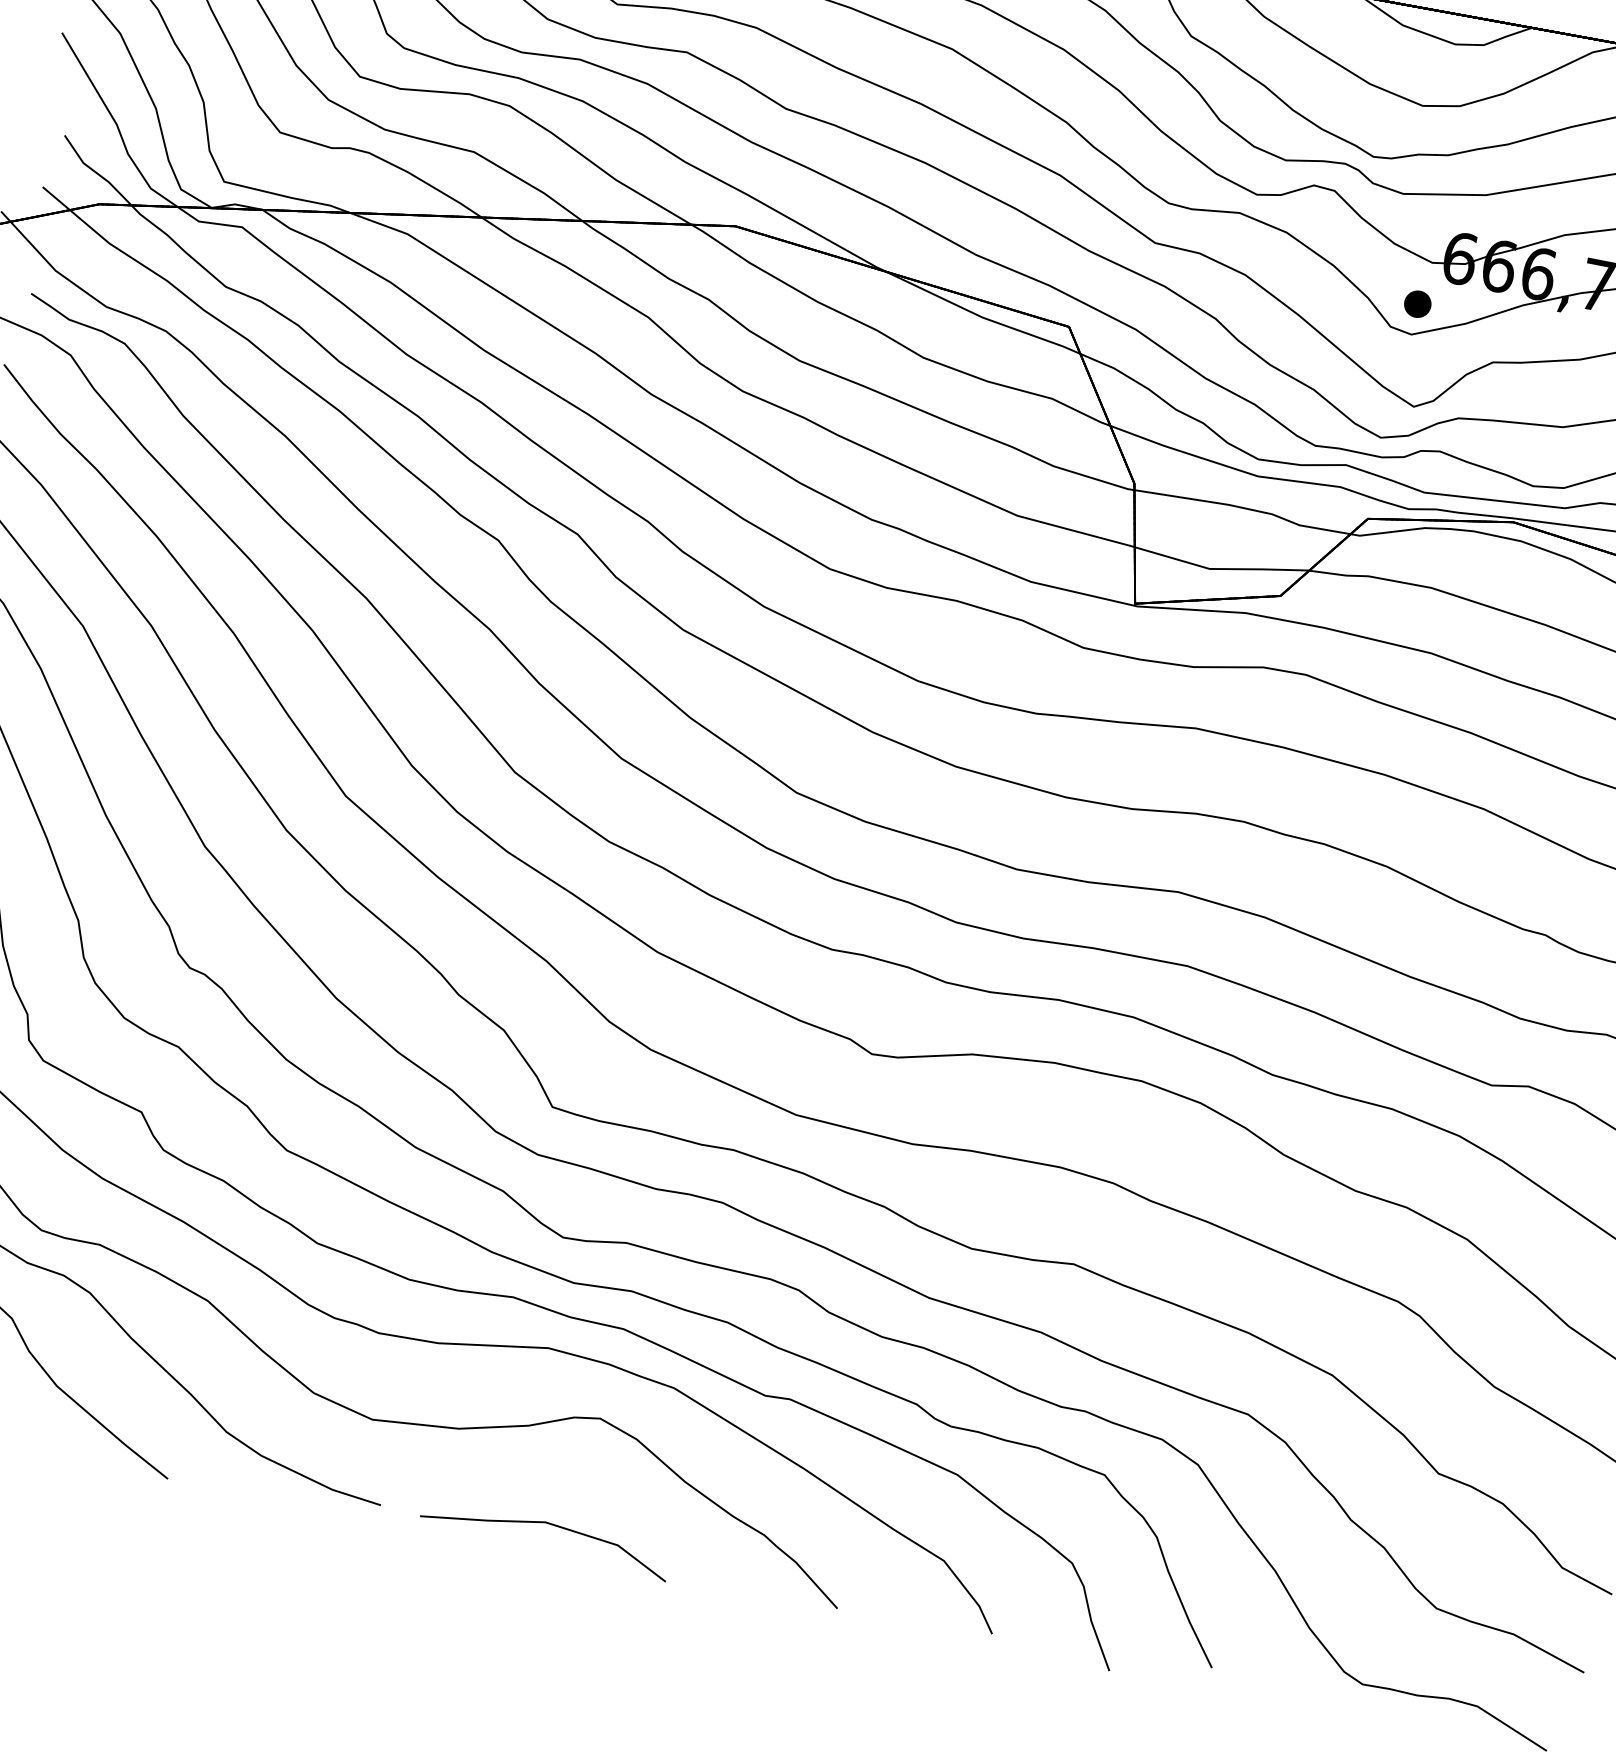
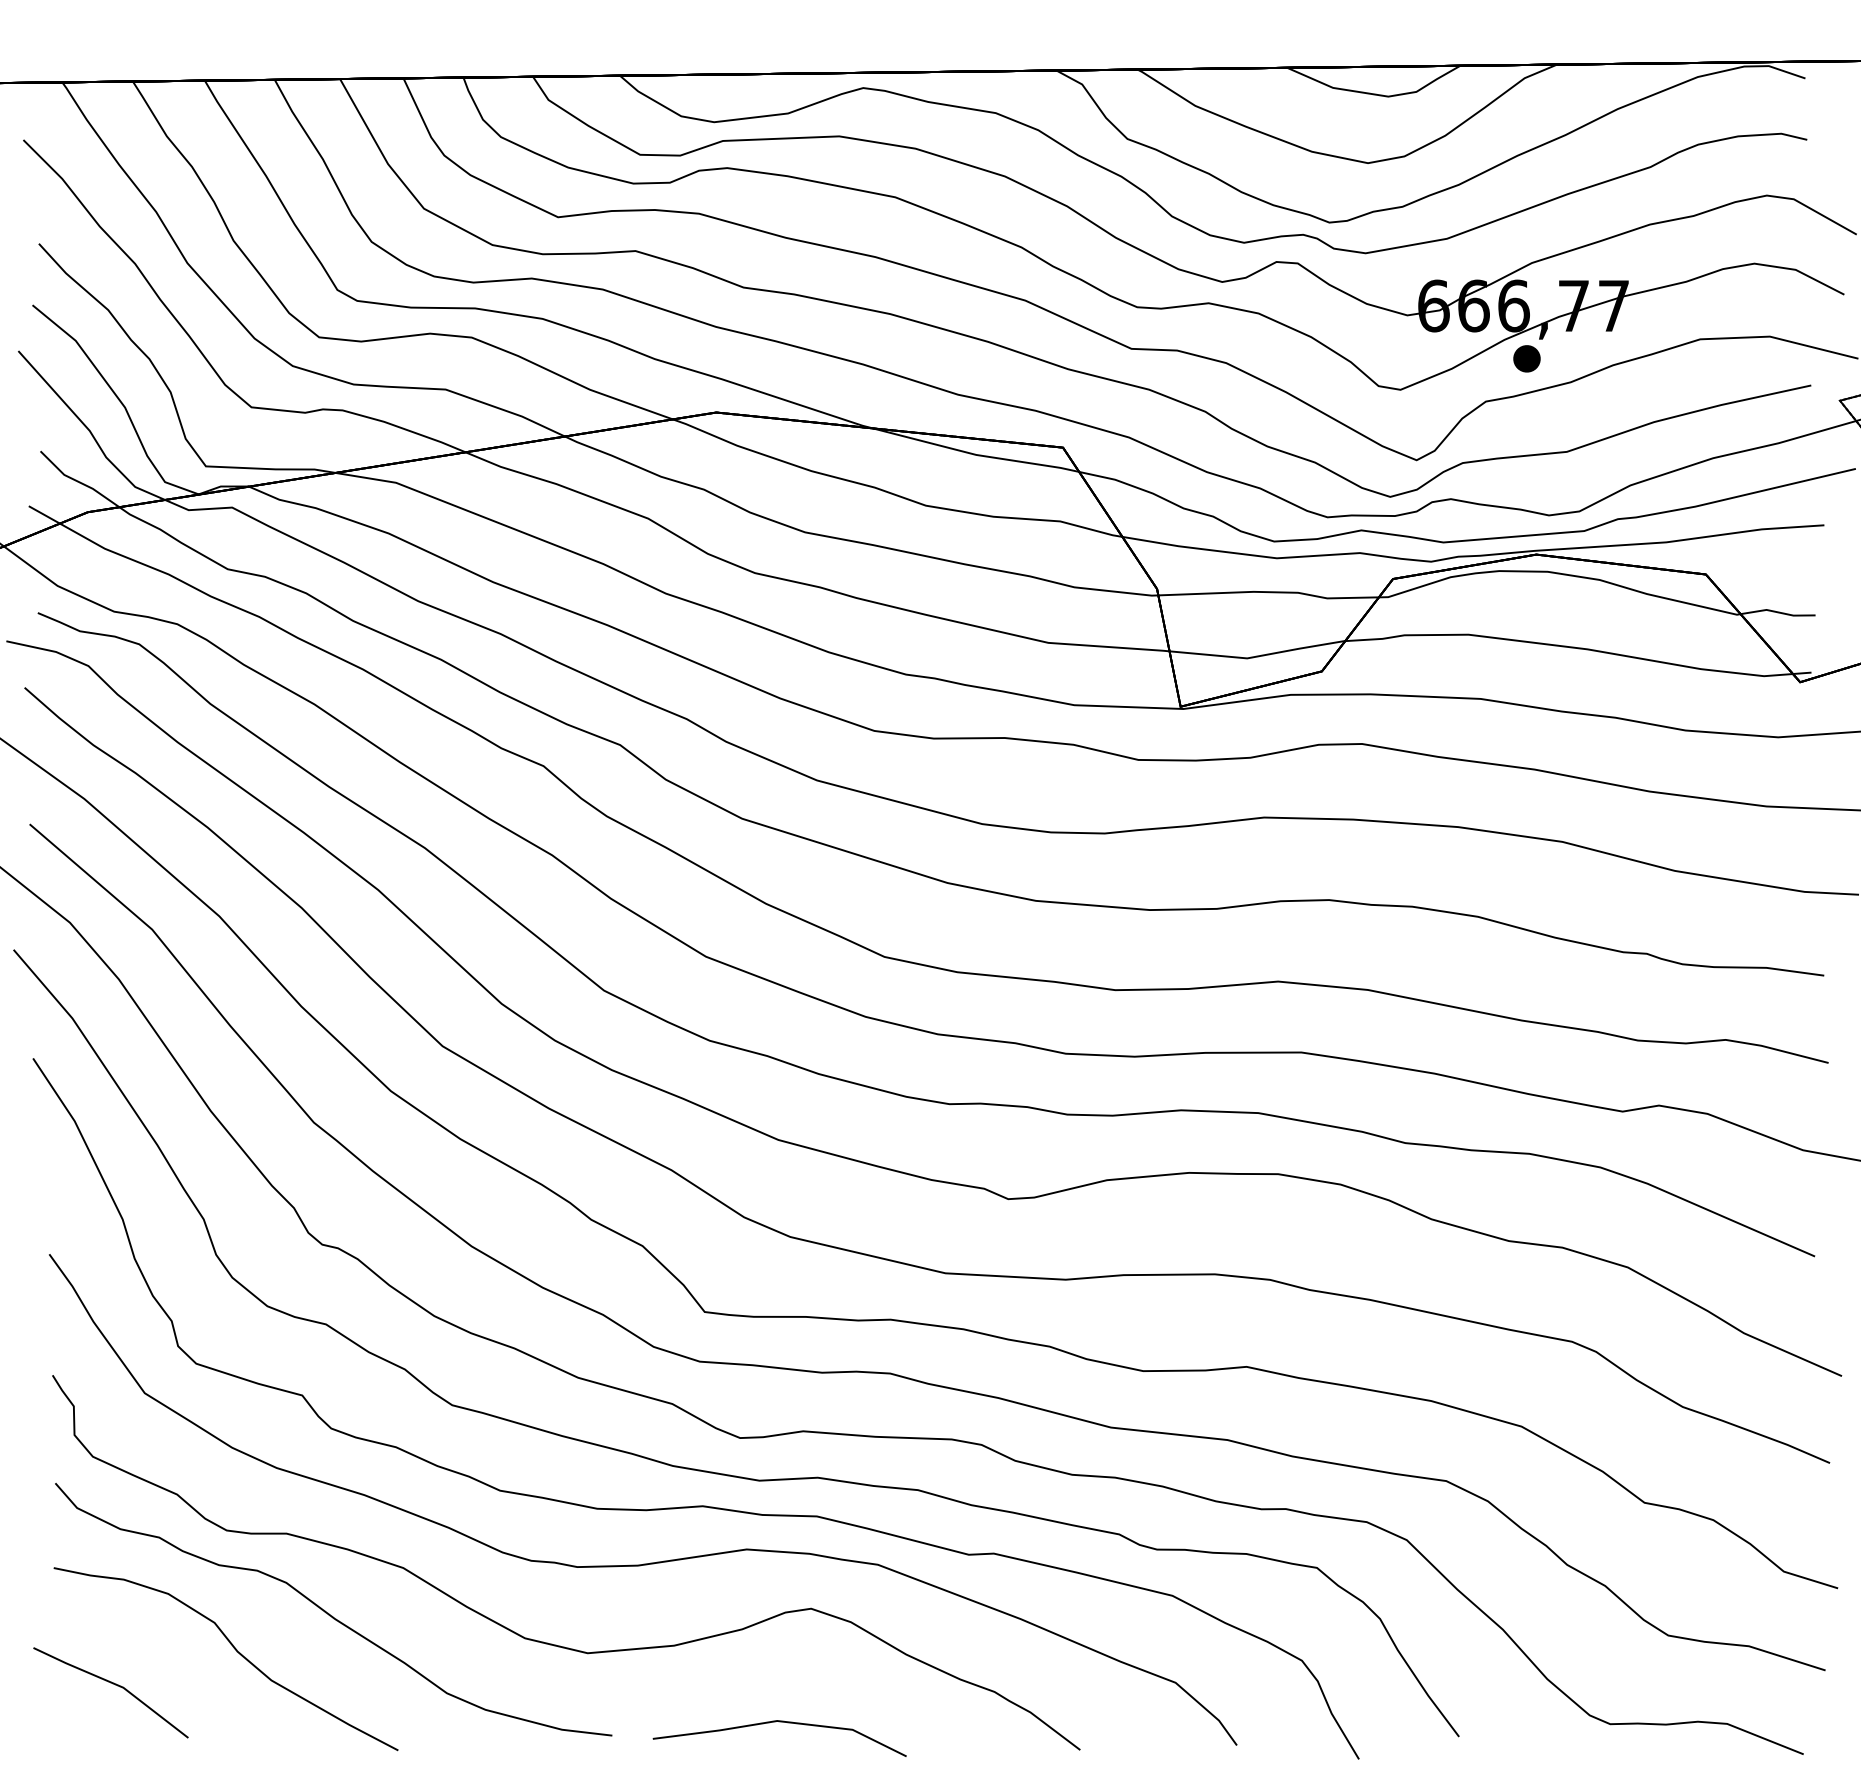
part: (1417, 303) -> (1526, 358), moved

